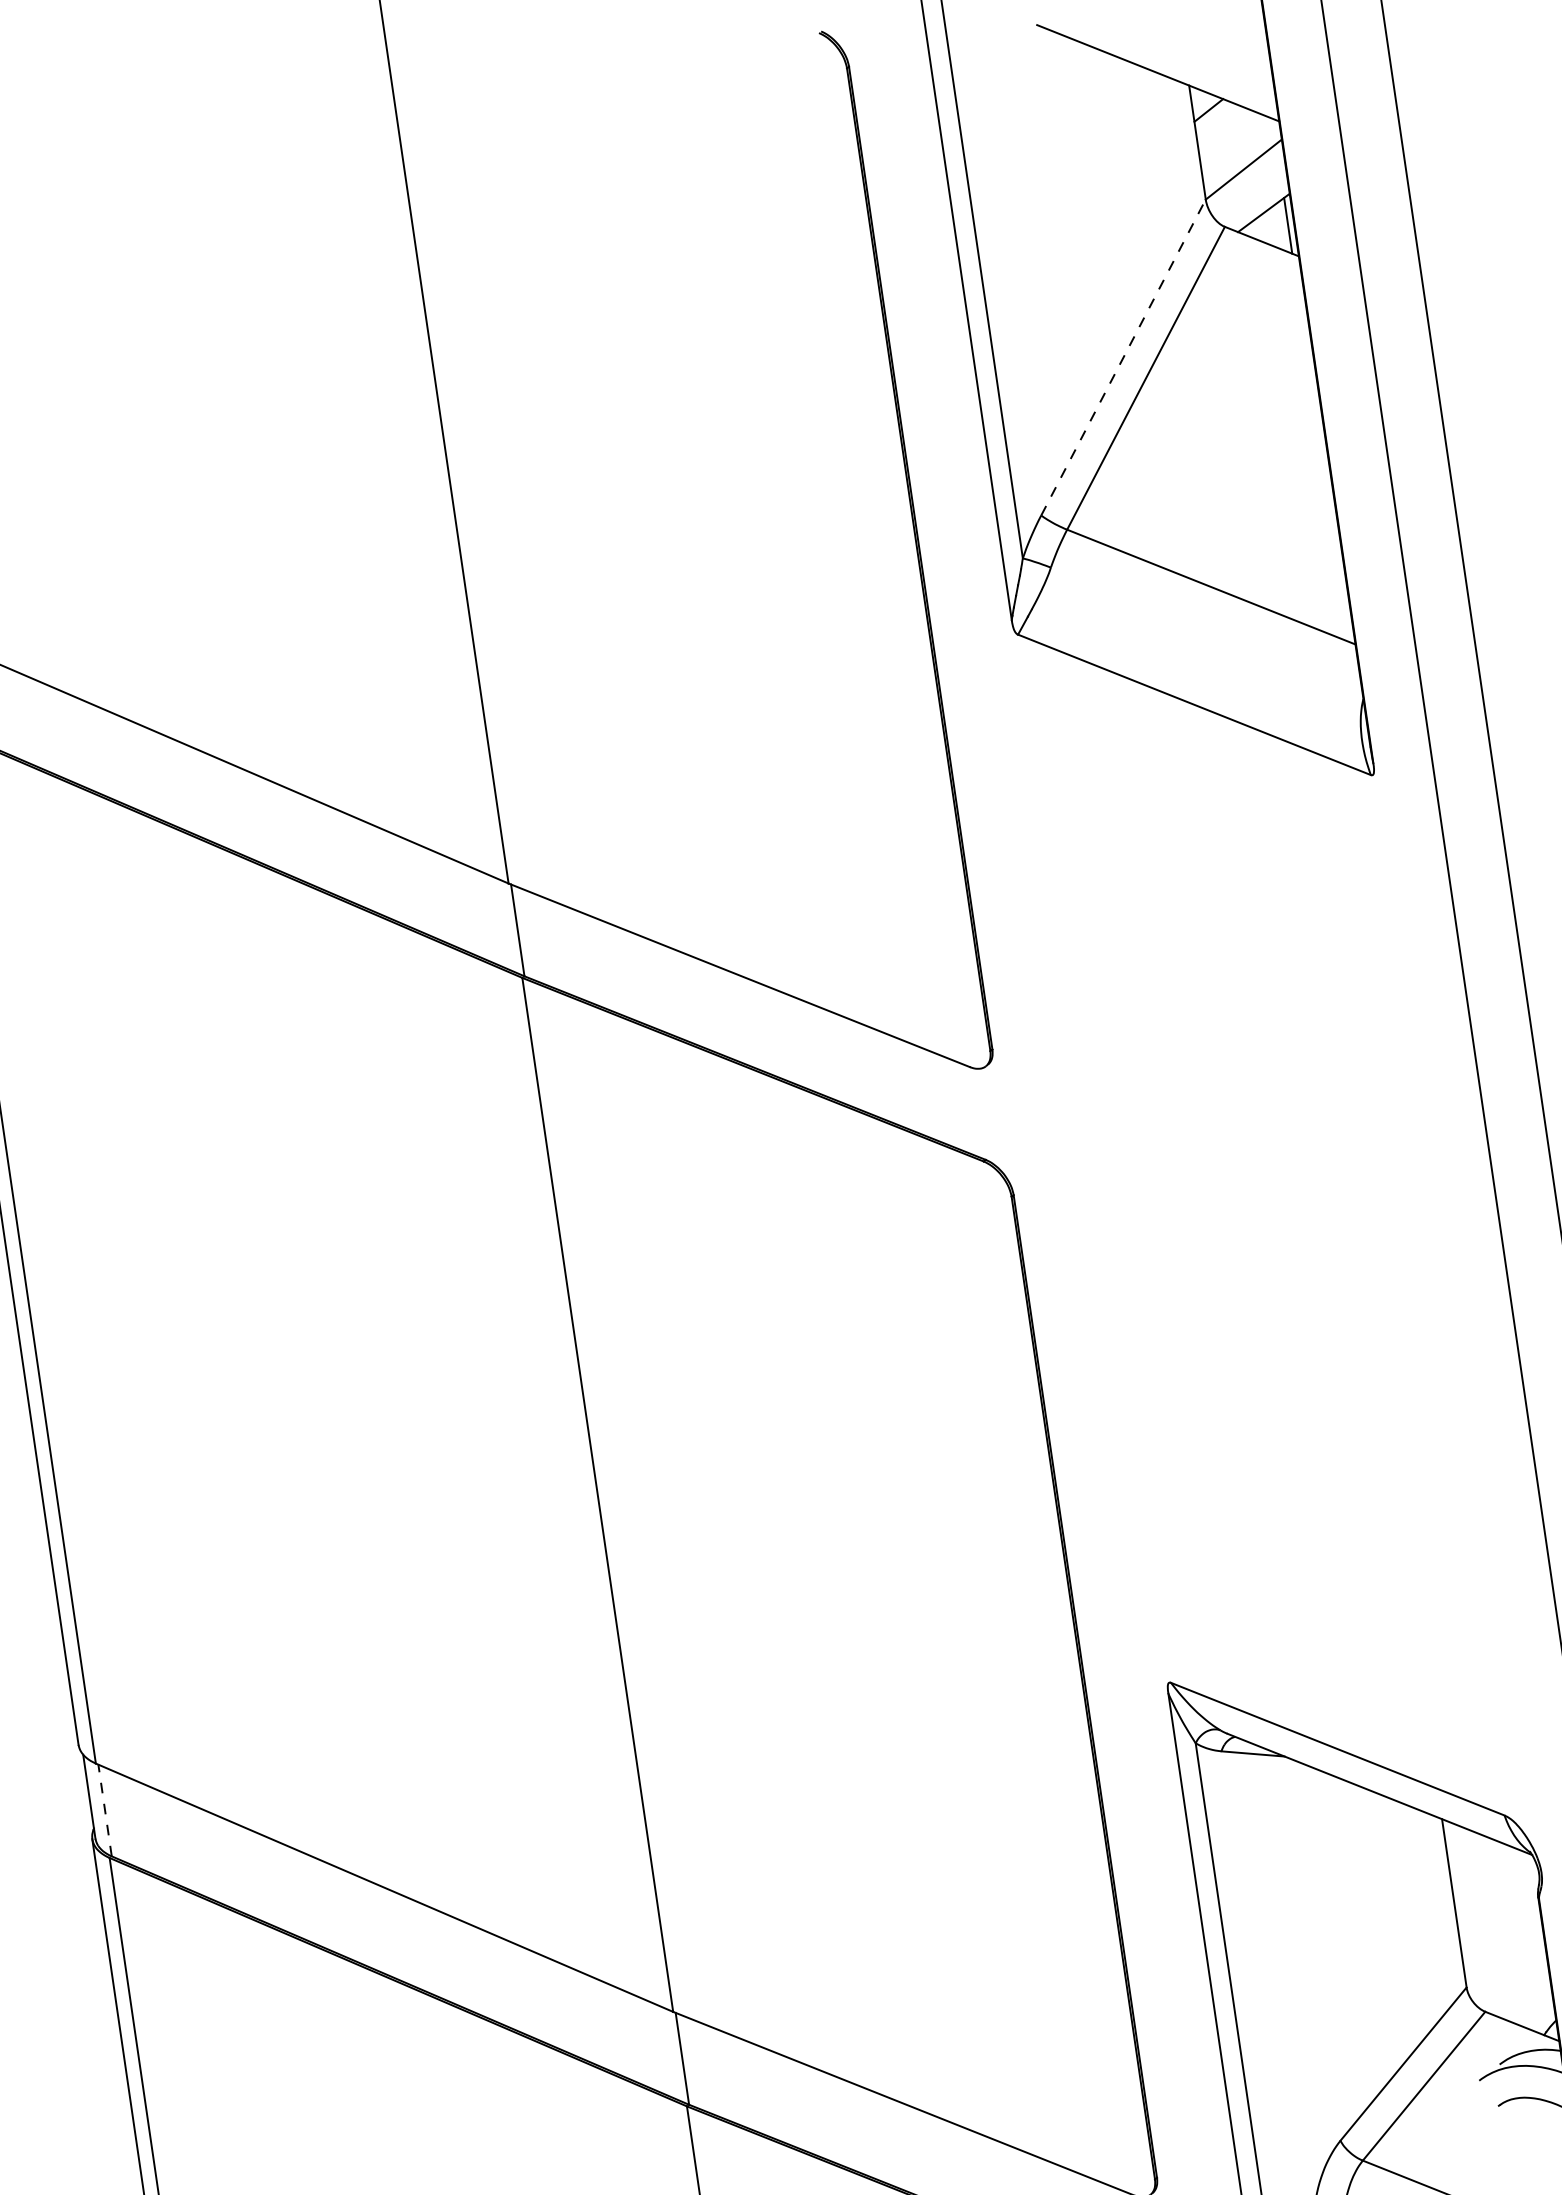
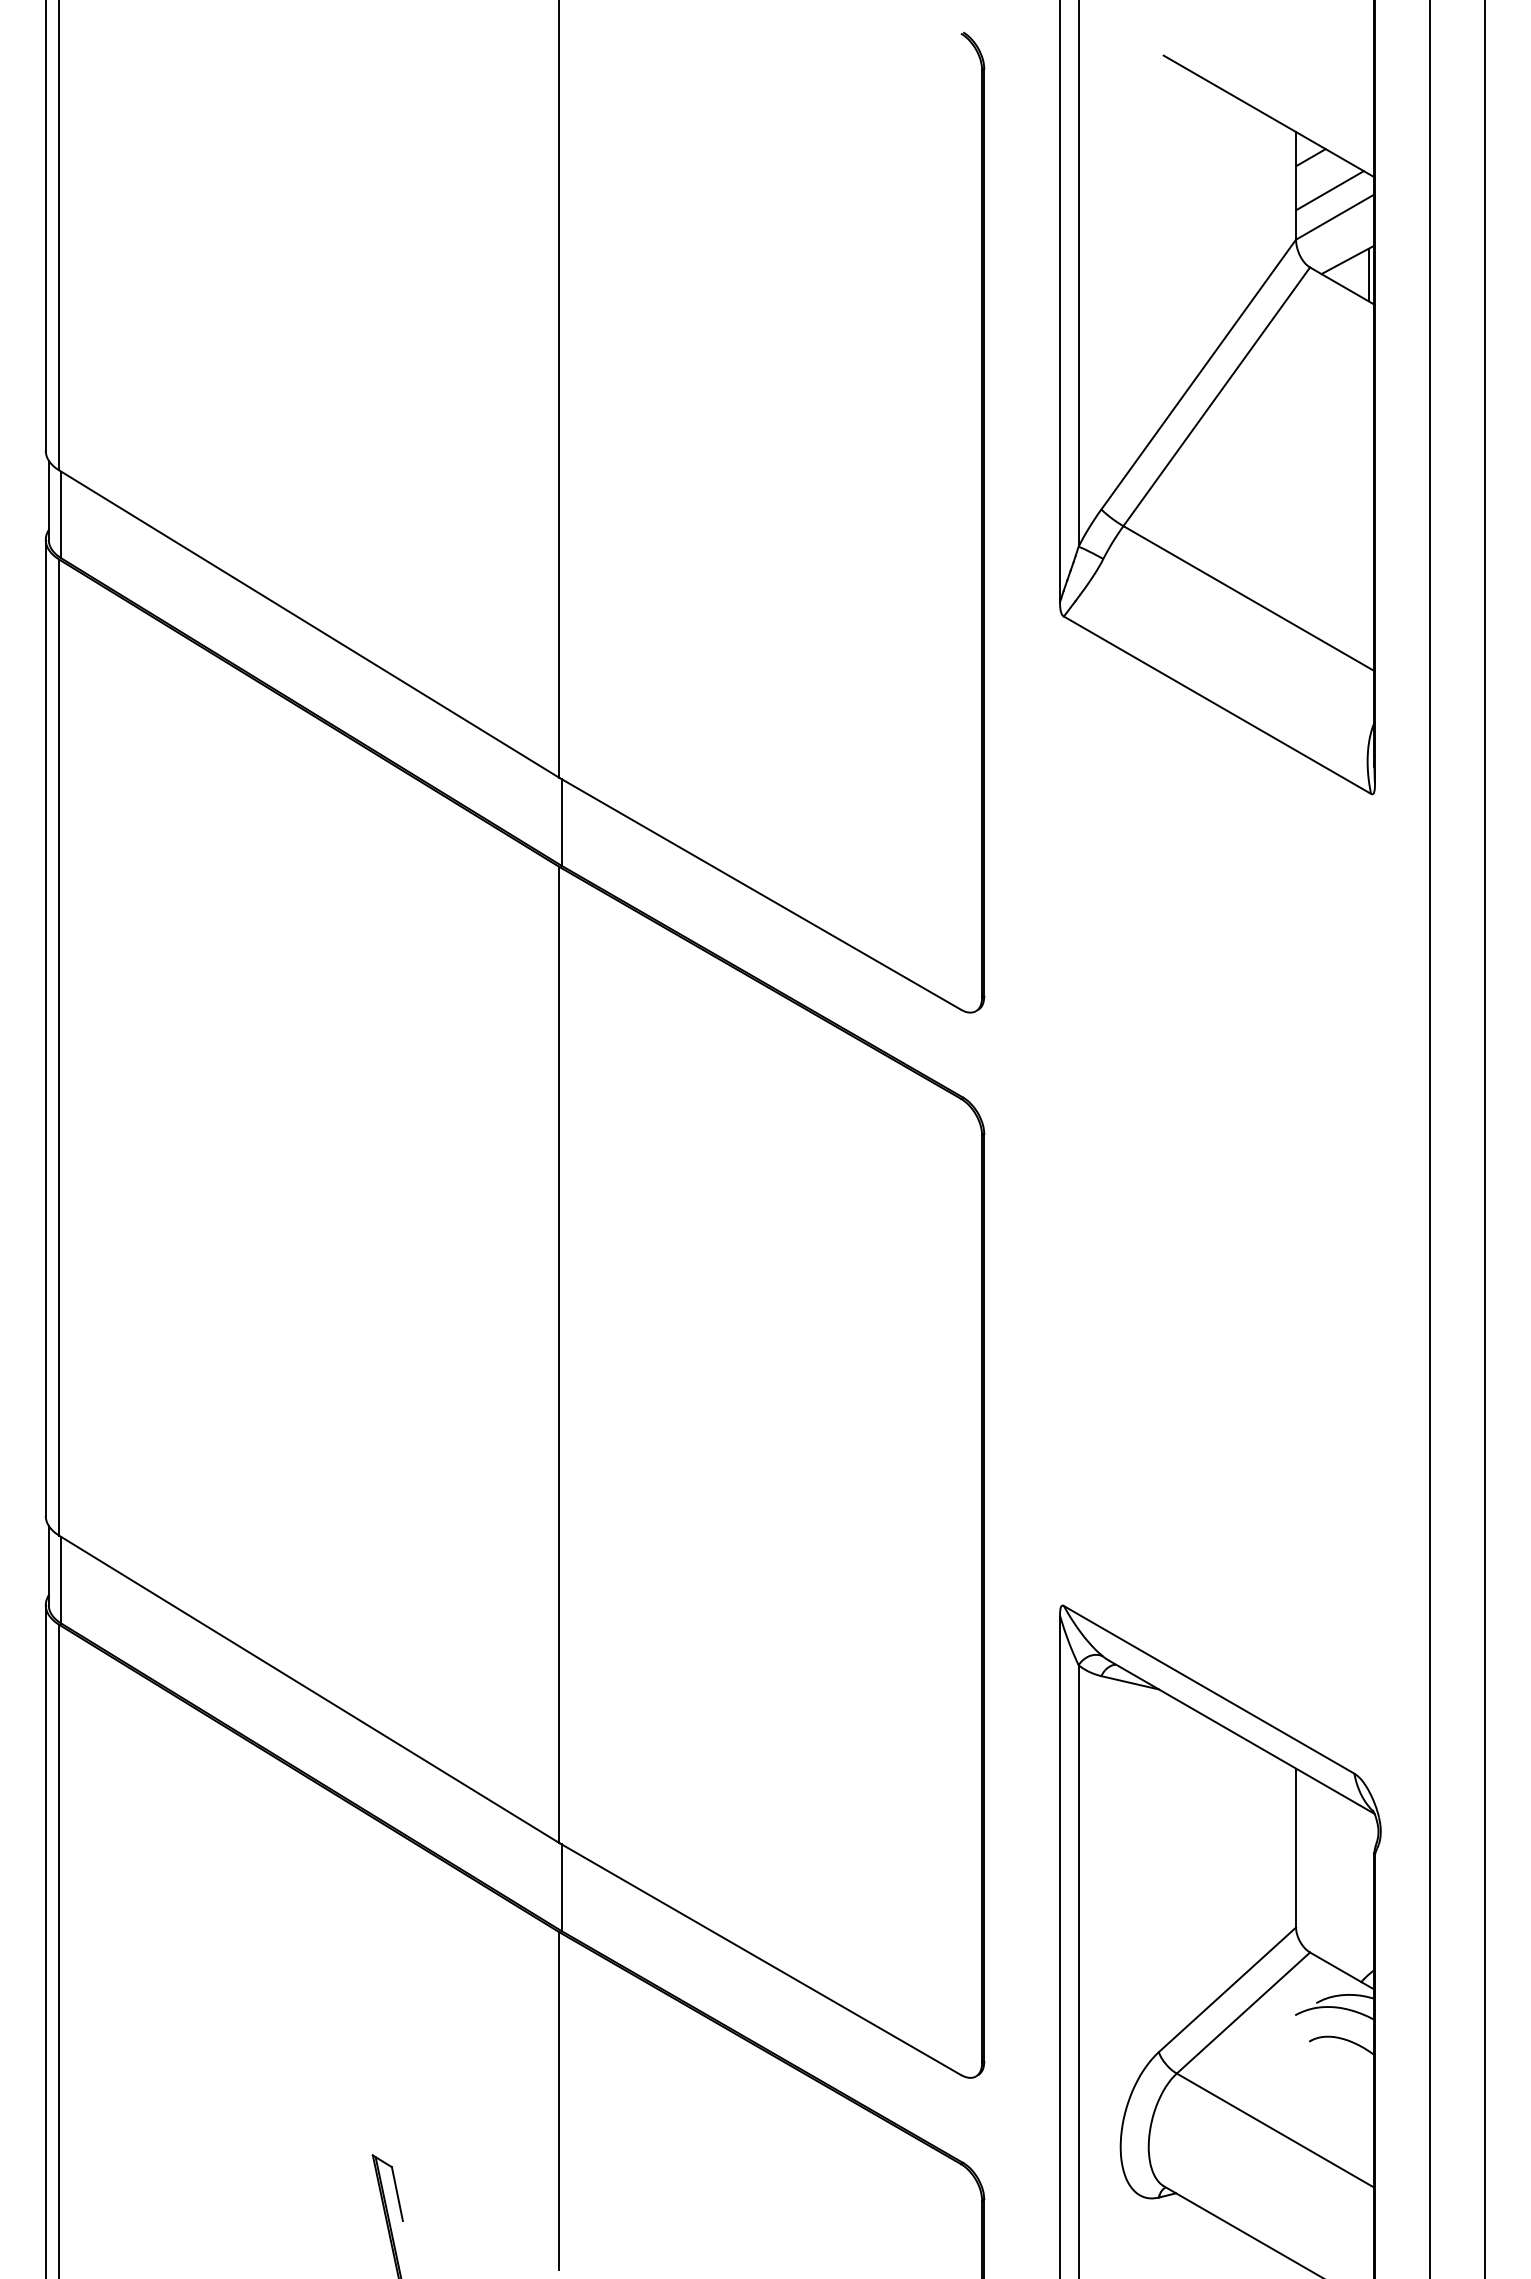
line: (1233, 142) -> (1329, 190), added
line: (1124, 357) -> (1199, 374), dashed -> solid
line: (105, 1809) -> (61, 1579), dashed -> solid

